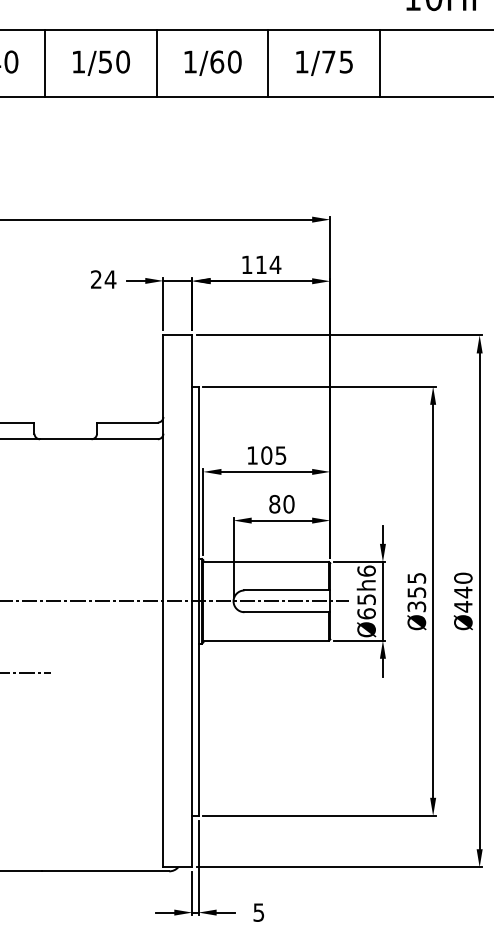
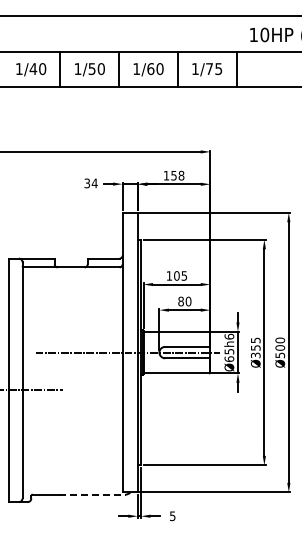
text: (267, 264) -> (177, 175), 114 -> 158
text: (96, 279) -> (87, 183), 24 -> 34
text: (463, 599) -> (280, 351), Ø440 -> Ø500
line: (106, 871) -> (92, 494), solid -> dashed

